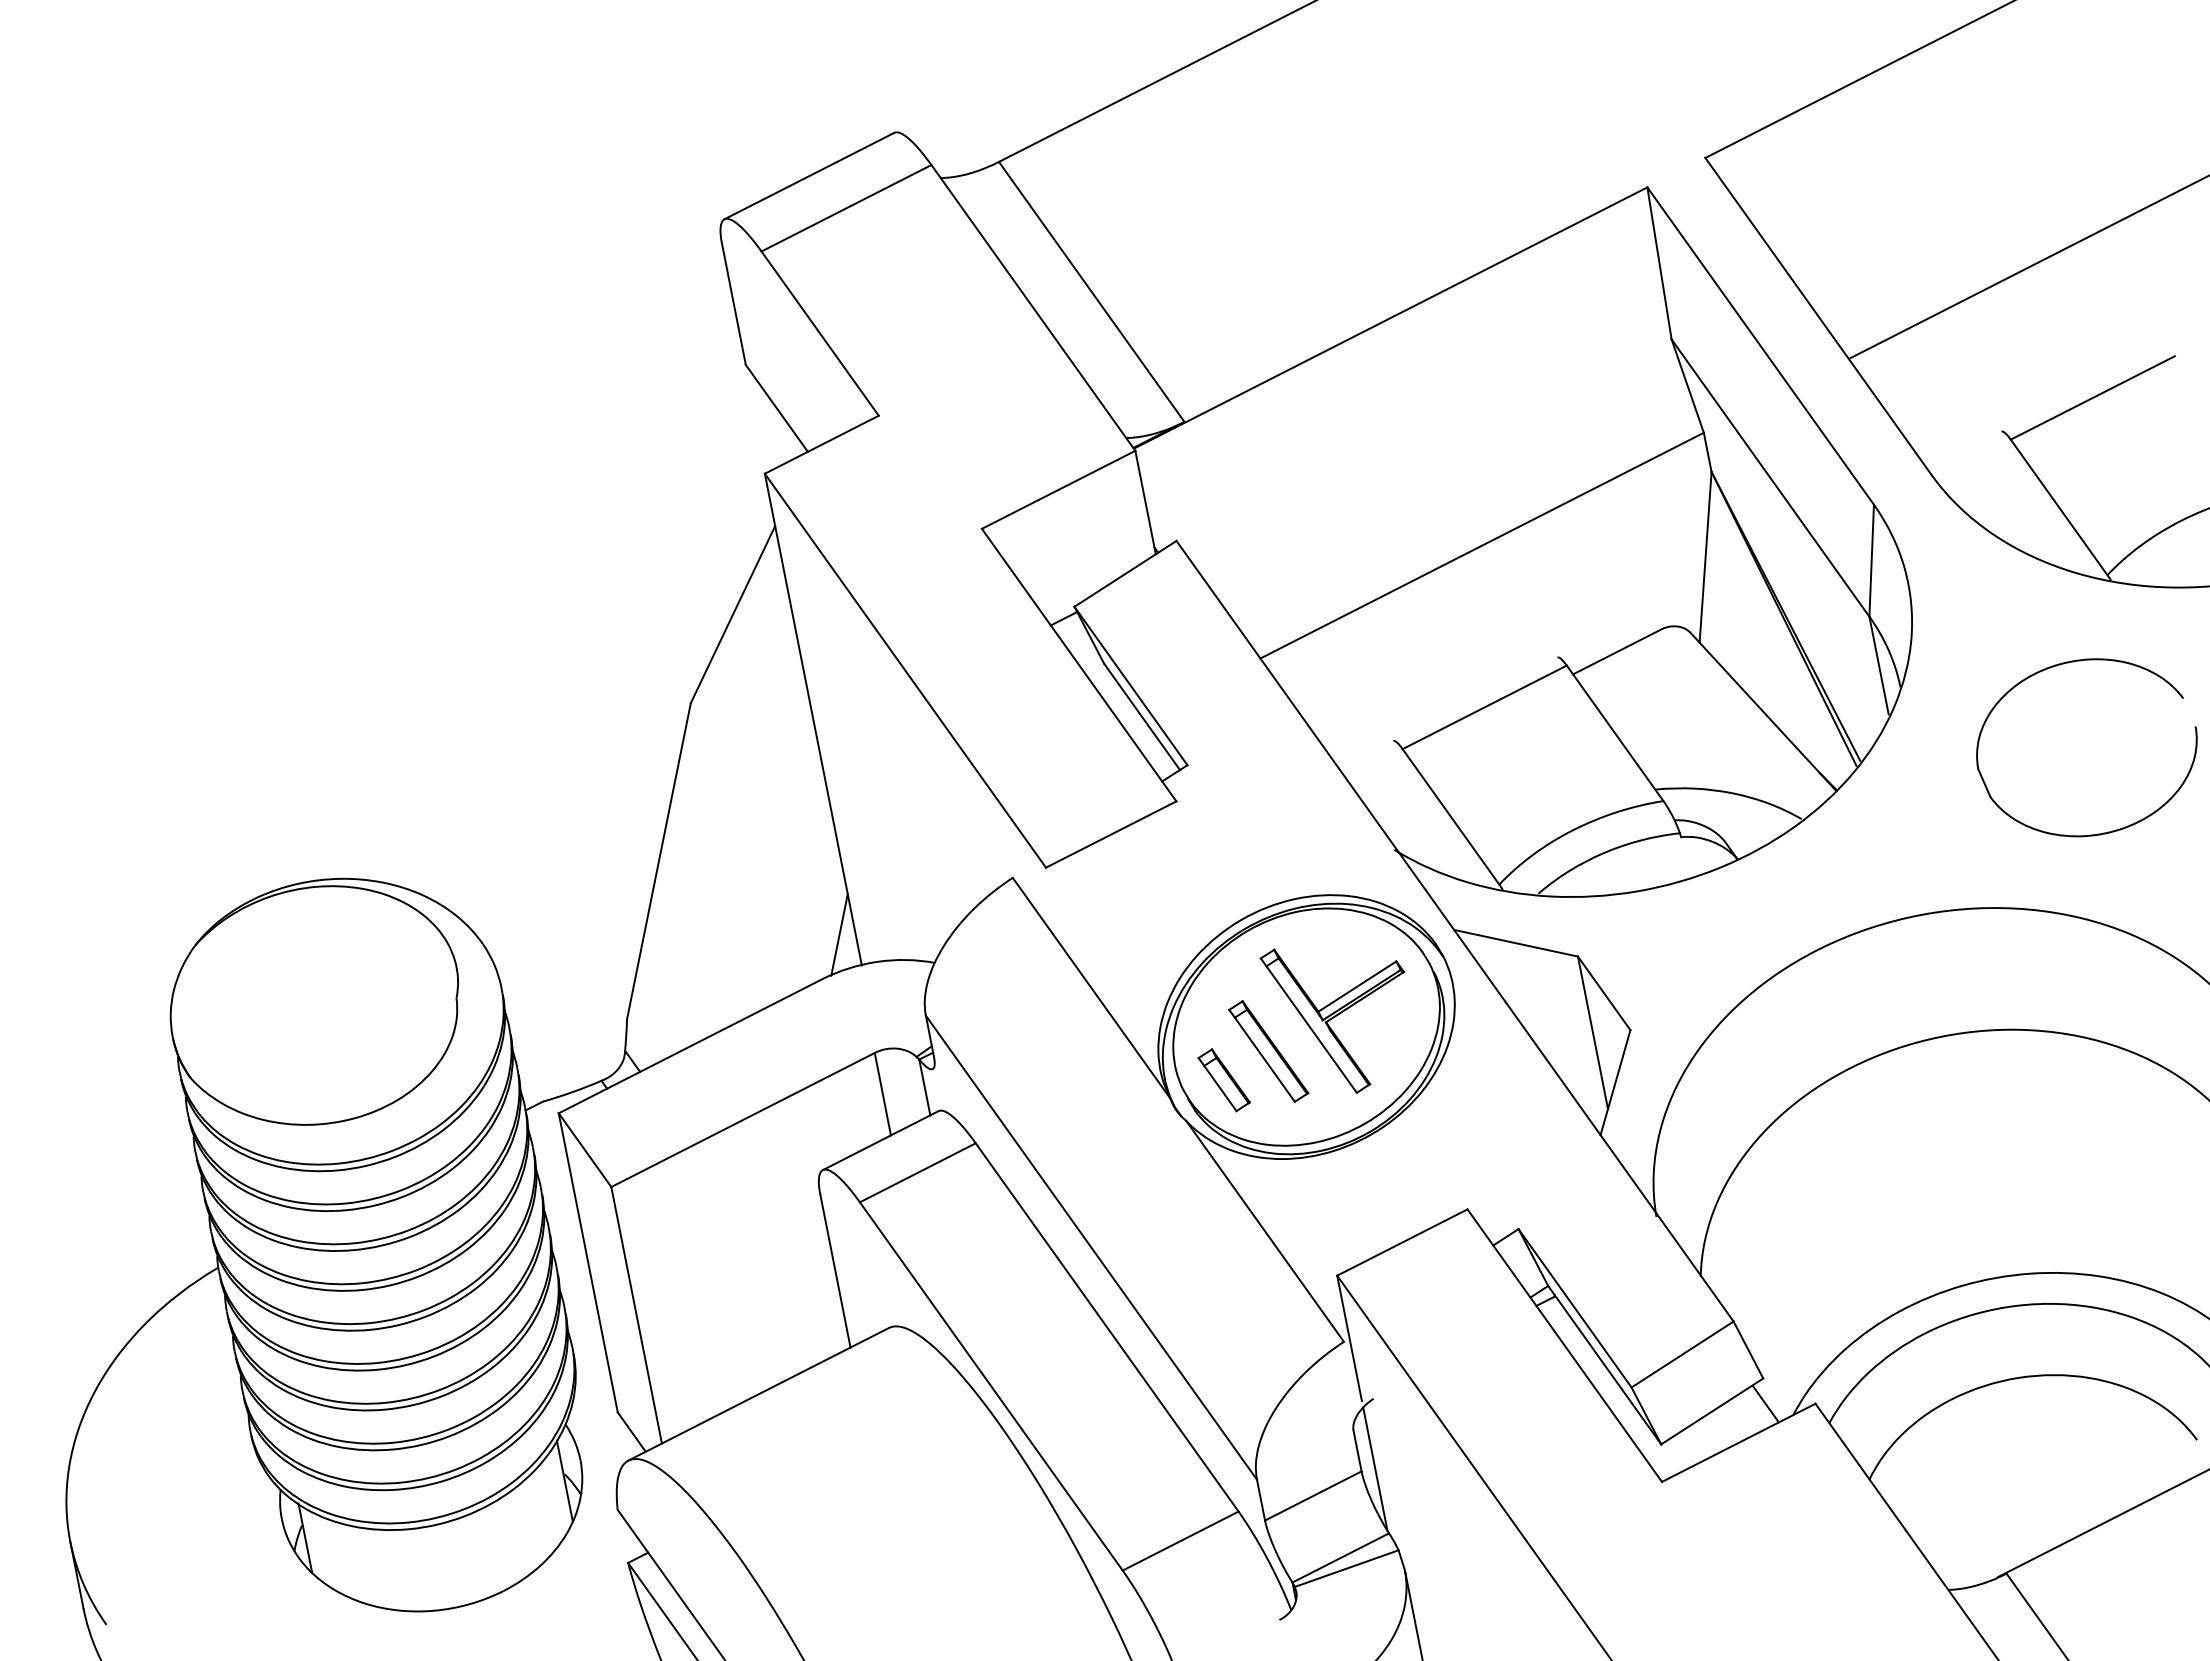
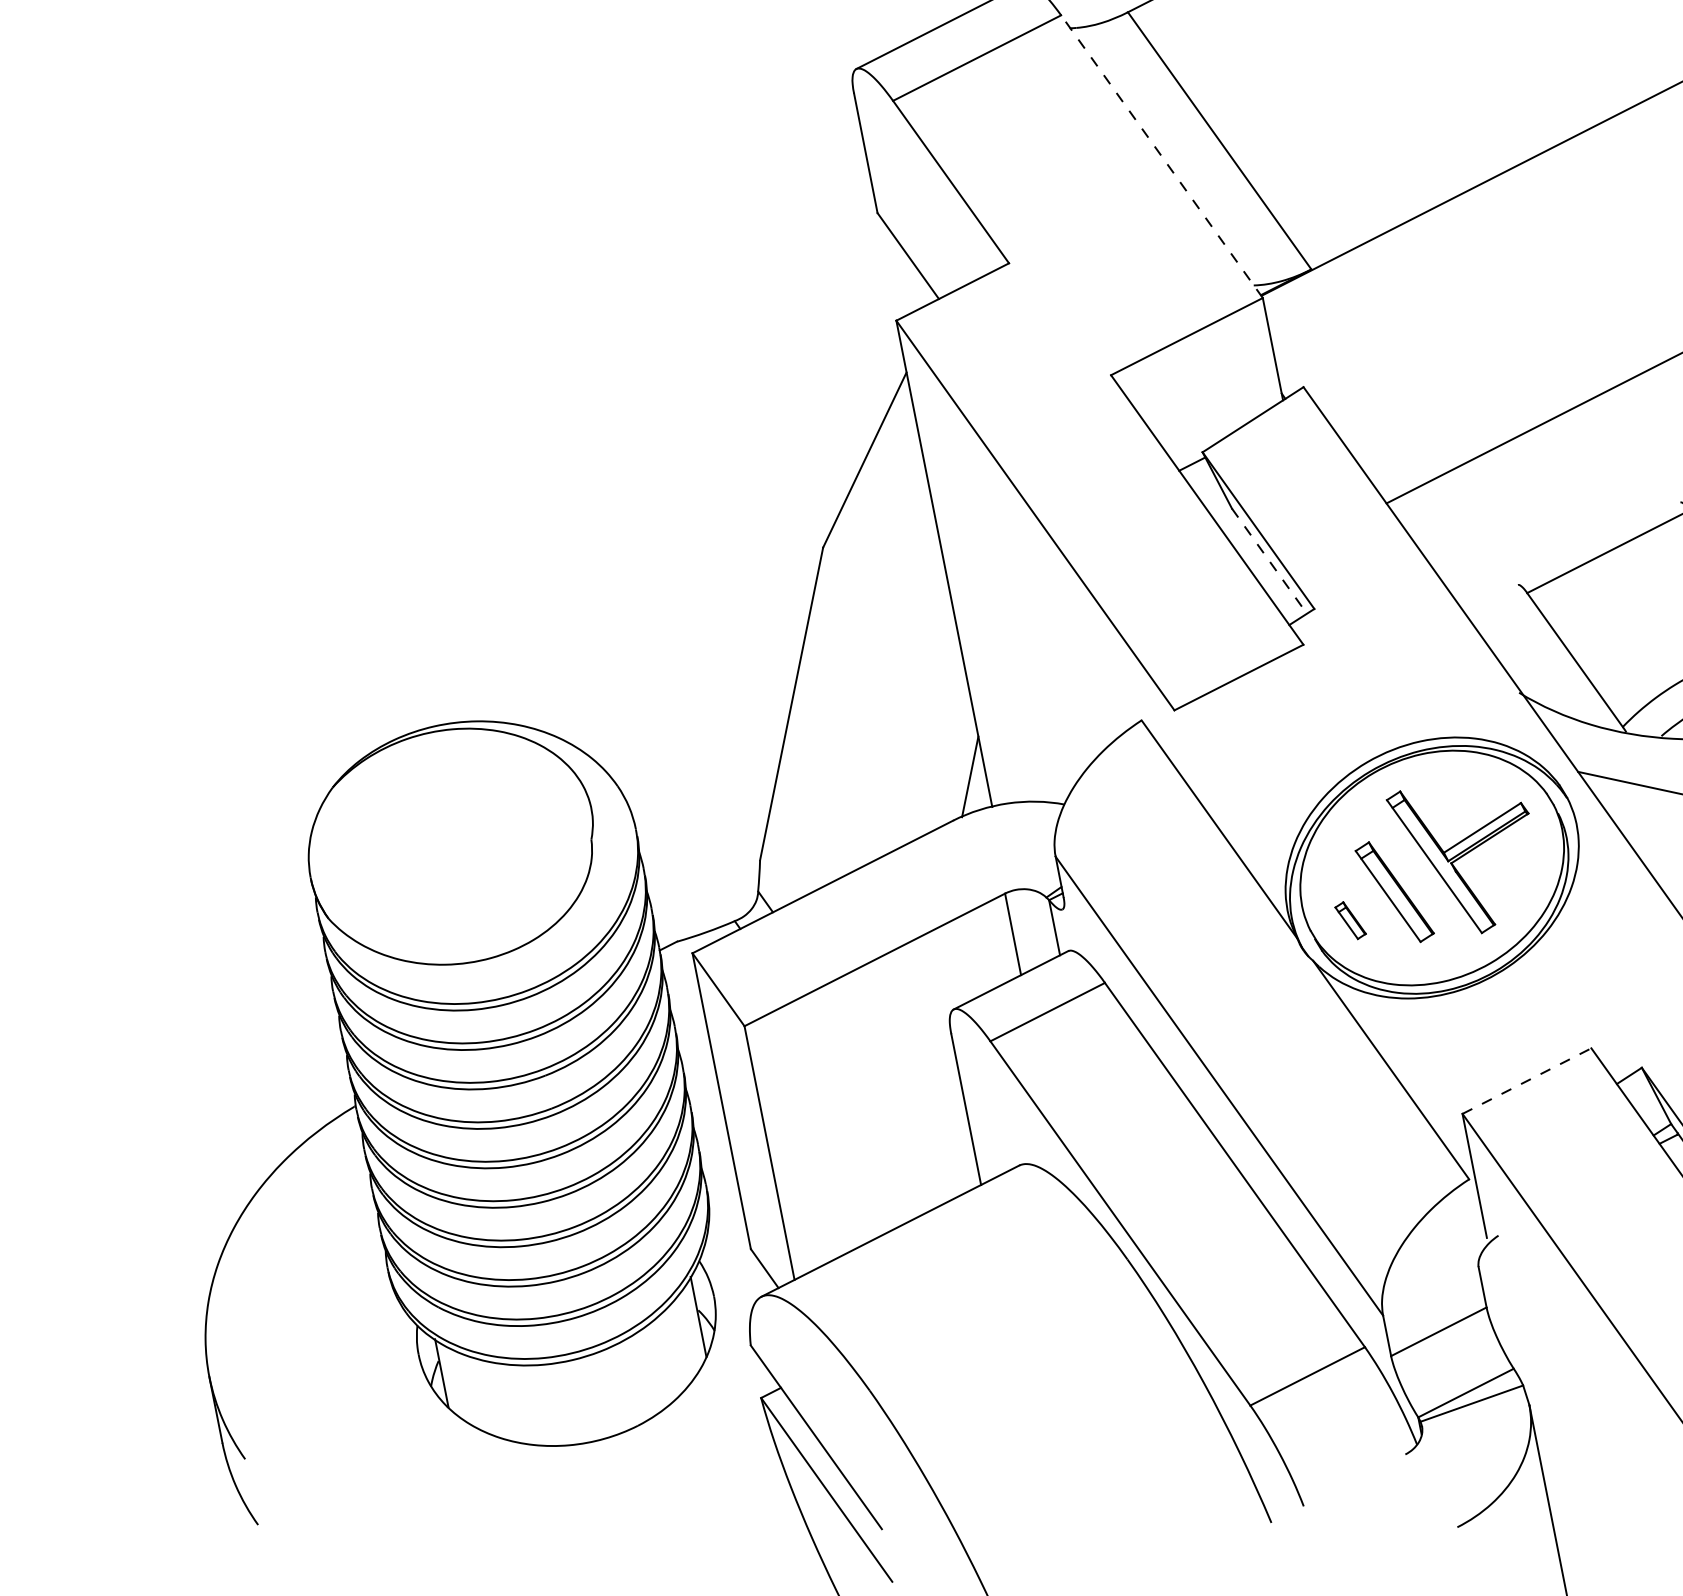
line: (1033, 307) -> (1162, 156), solid -> dashed
line: (1142, 717) -> (1269, 561), solid -> dashed
part: (1223, 1080) -> (1350, 920), size x0.6
line: (1402, 1242) -> (1527, 1081), solid -> dashed
line: (1375, 1468) -> (1500, 1304), removed

